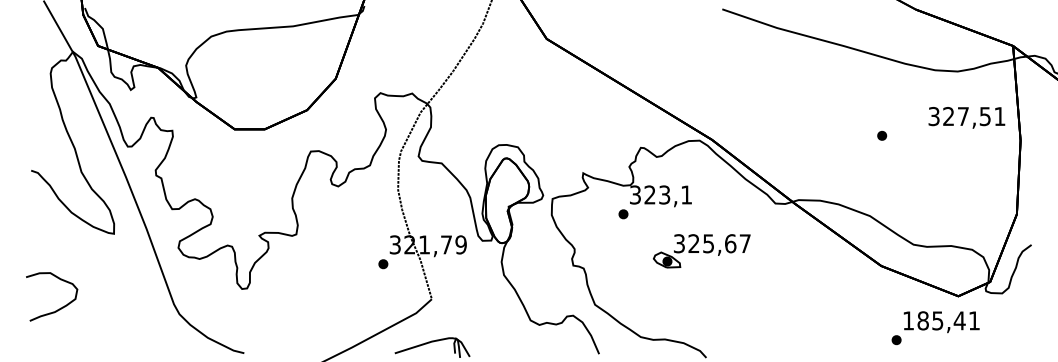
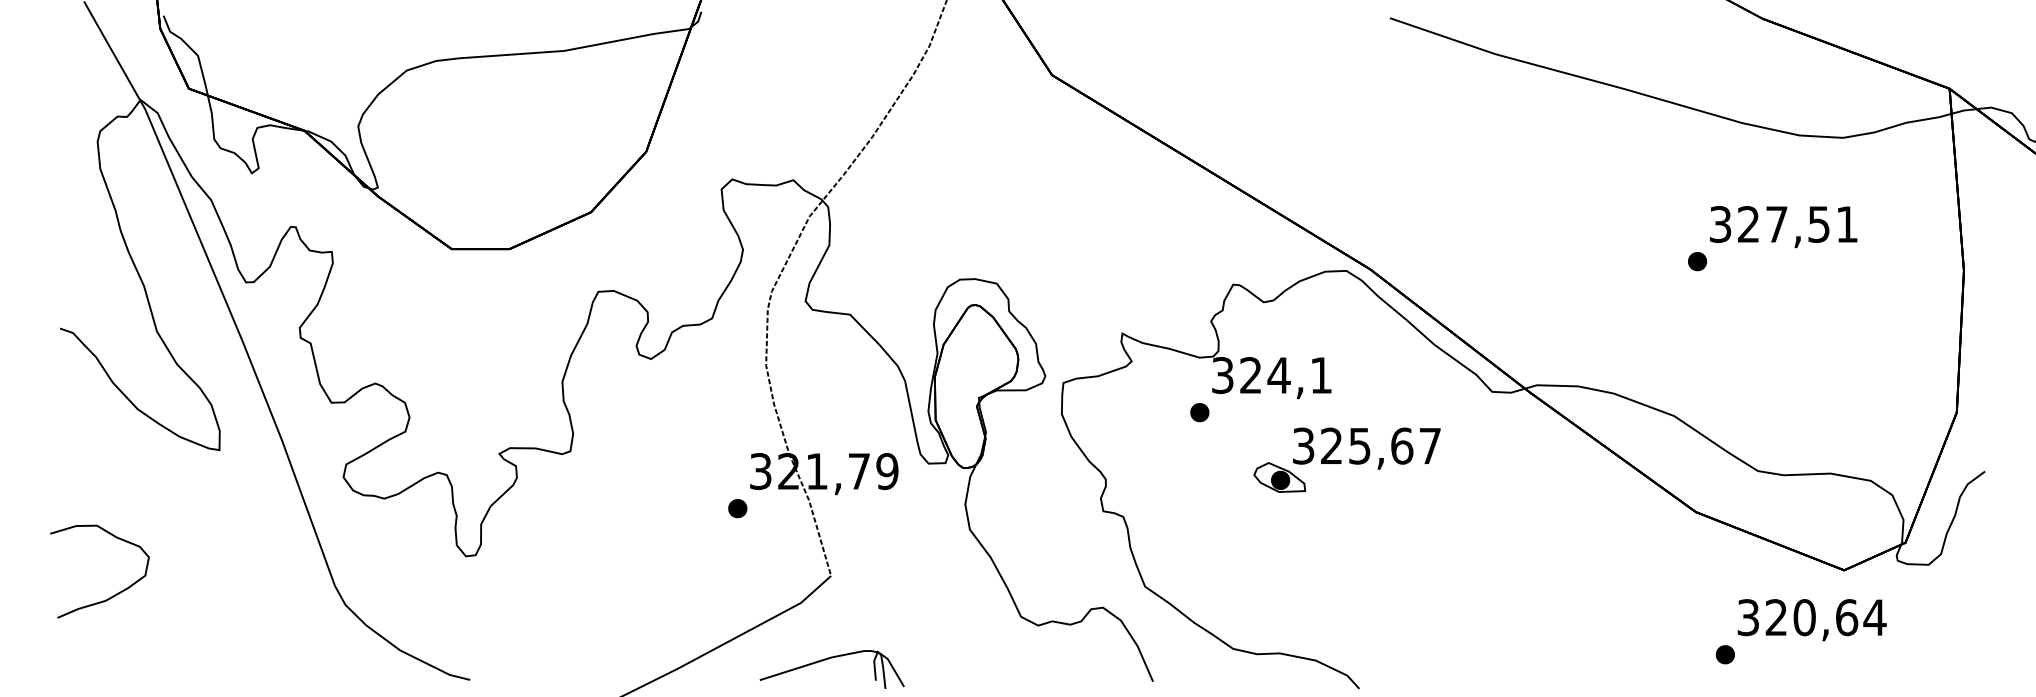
text: (966, 117) -> (1782, 226), moved
text: (664, 194) -> (1278, 374), 323,1 -> 324,1
part: (701, 251) -> (1346, 461), moved
text: (941, 320) -> (1811, 616), 185,41 -> 320,64

